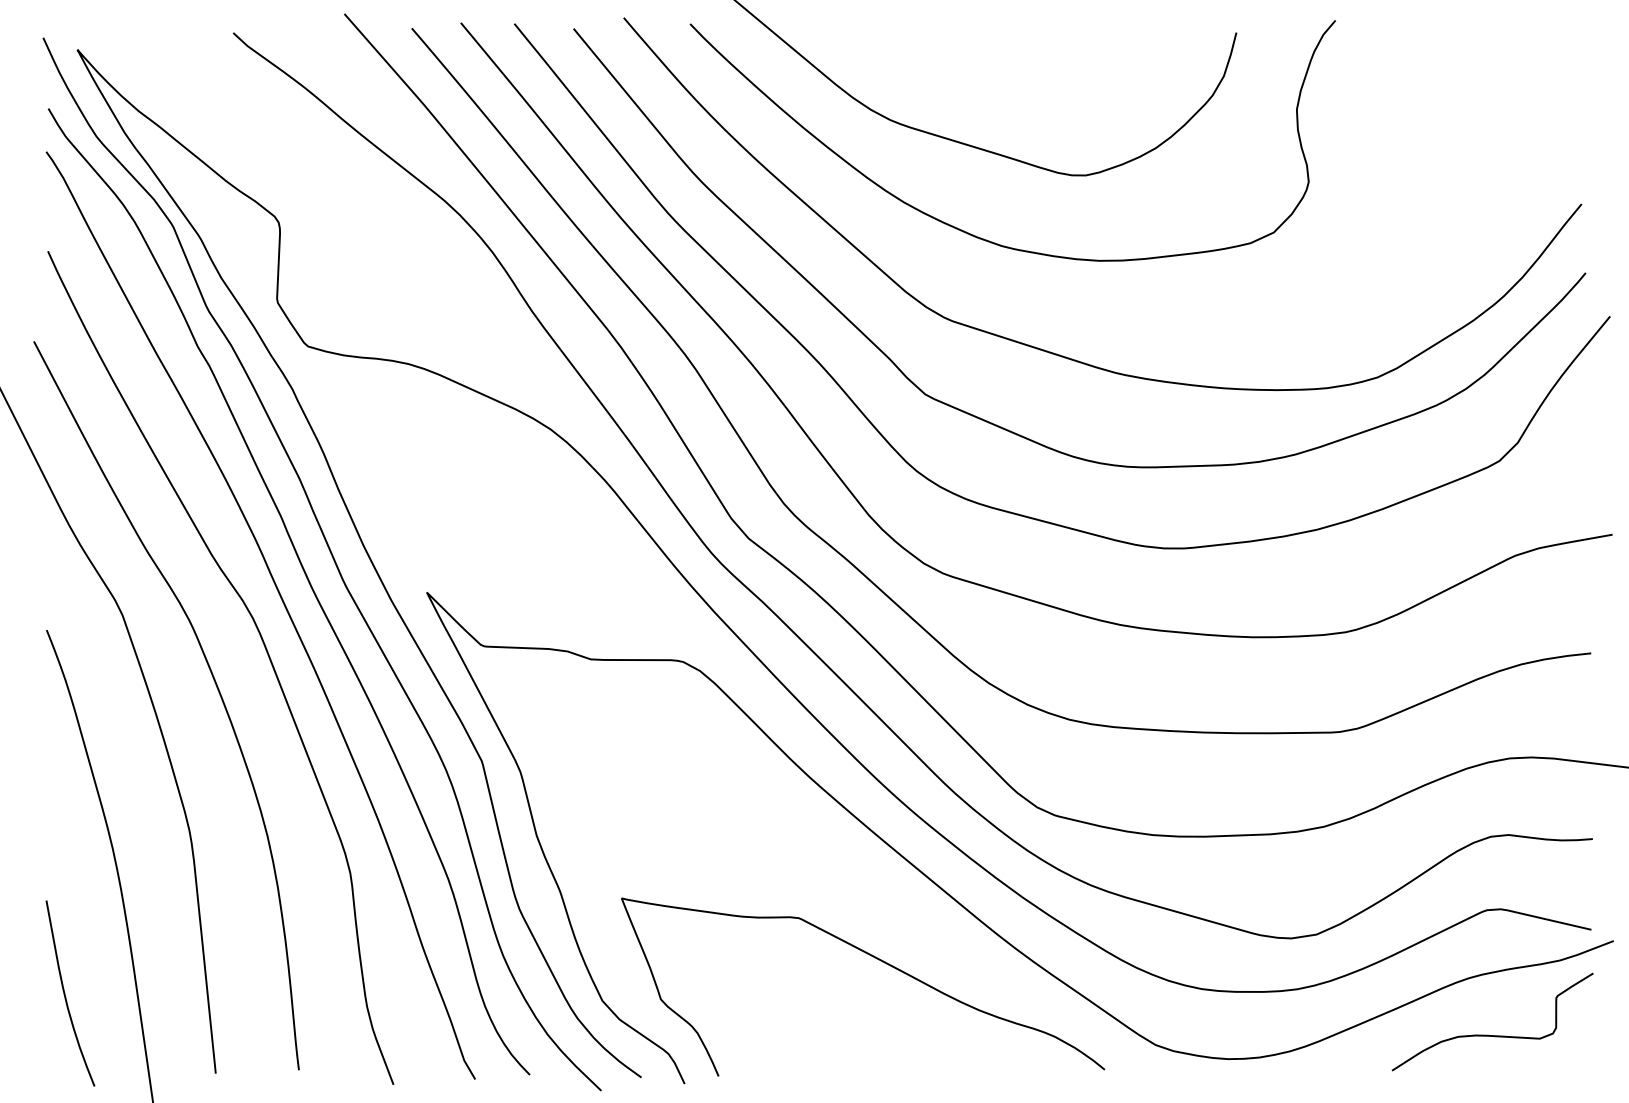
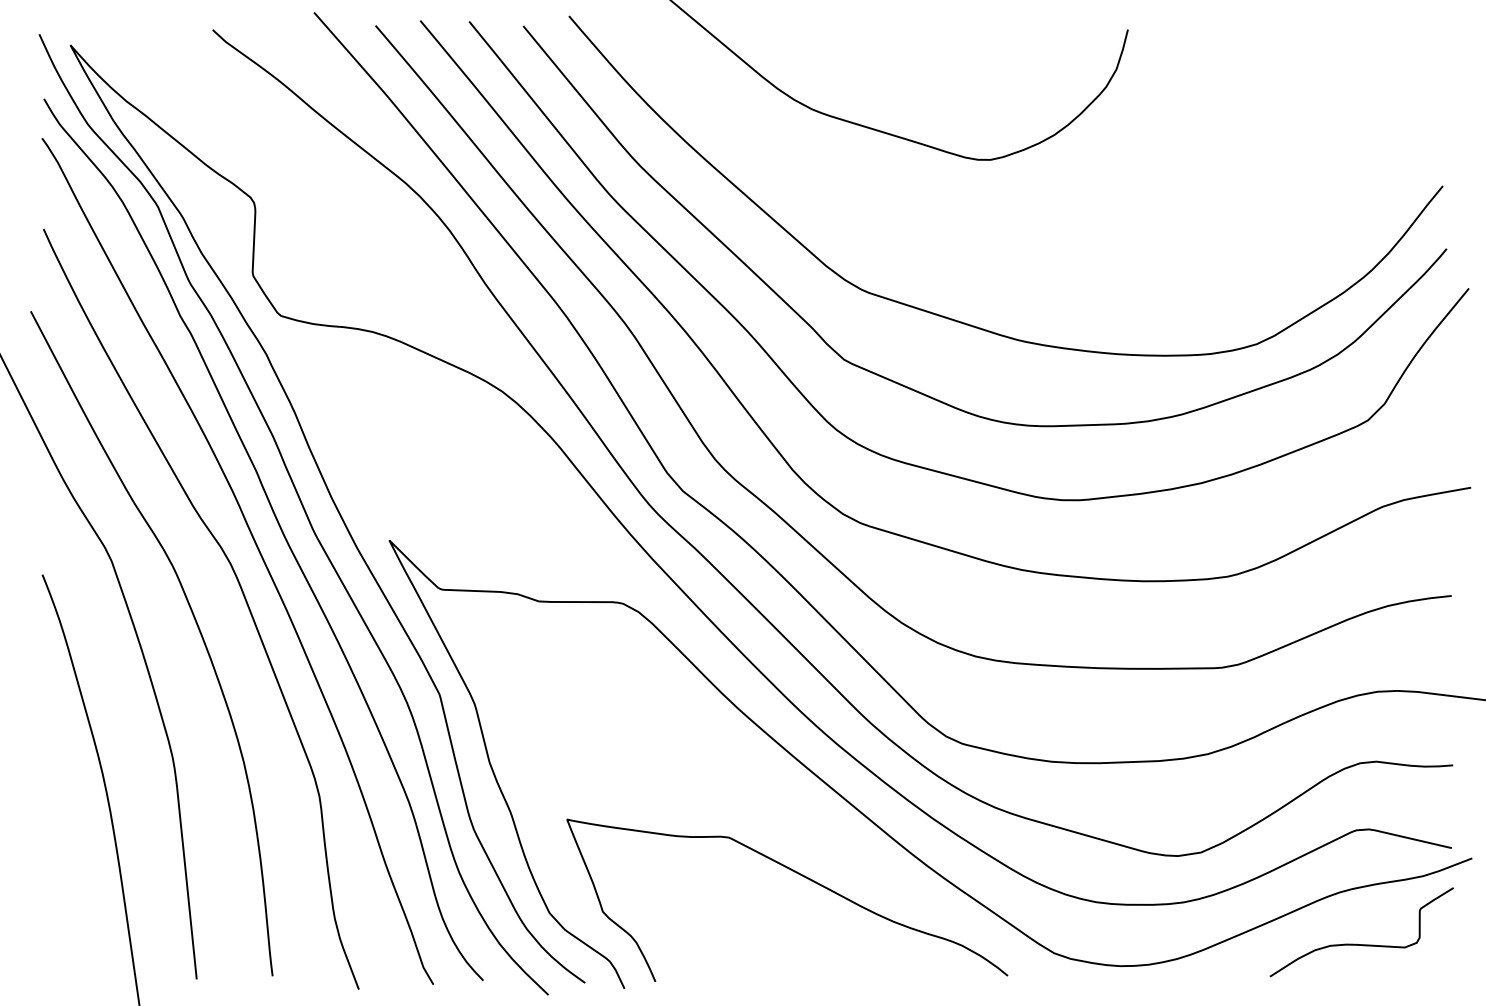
curve: (973, 234) -> (888, 213), removed
curve: (65, 993) -> (59, 906), removed

